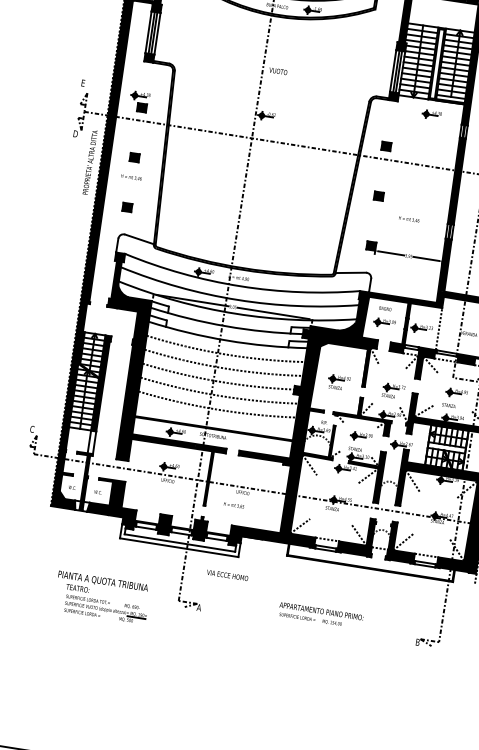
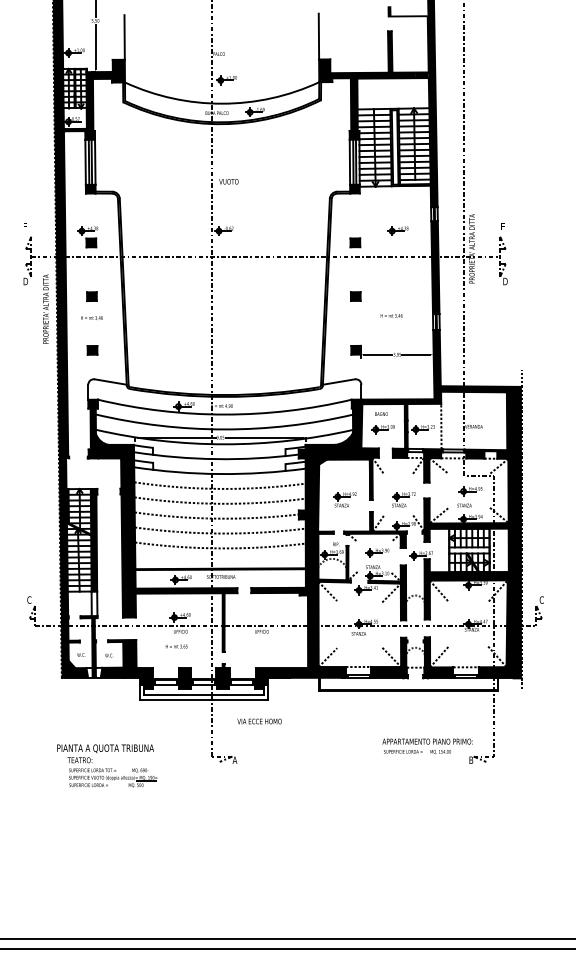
part: (431, 114) -> (397, 230), moved
text: (233, 505) -> (176, 646), moved
part: (102, 597) -> (107, 765), moved
text: (320, 615) -> (427, 746), moved

